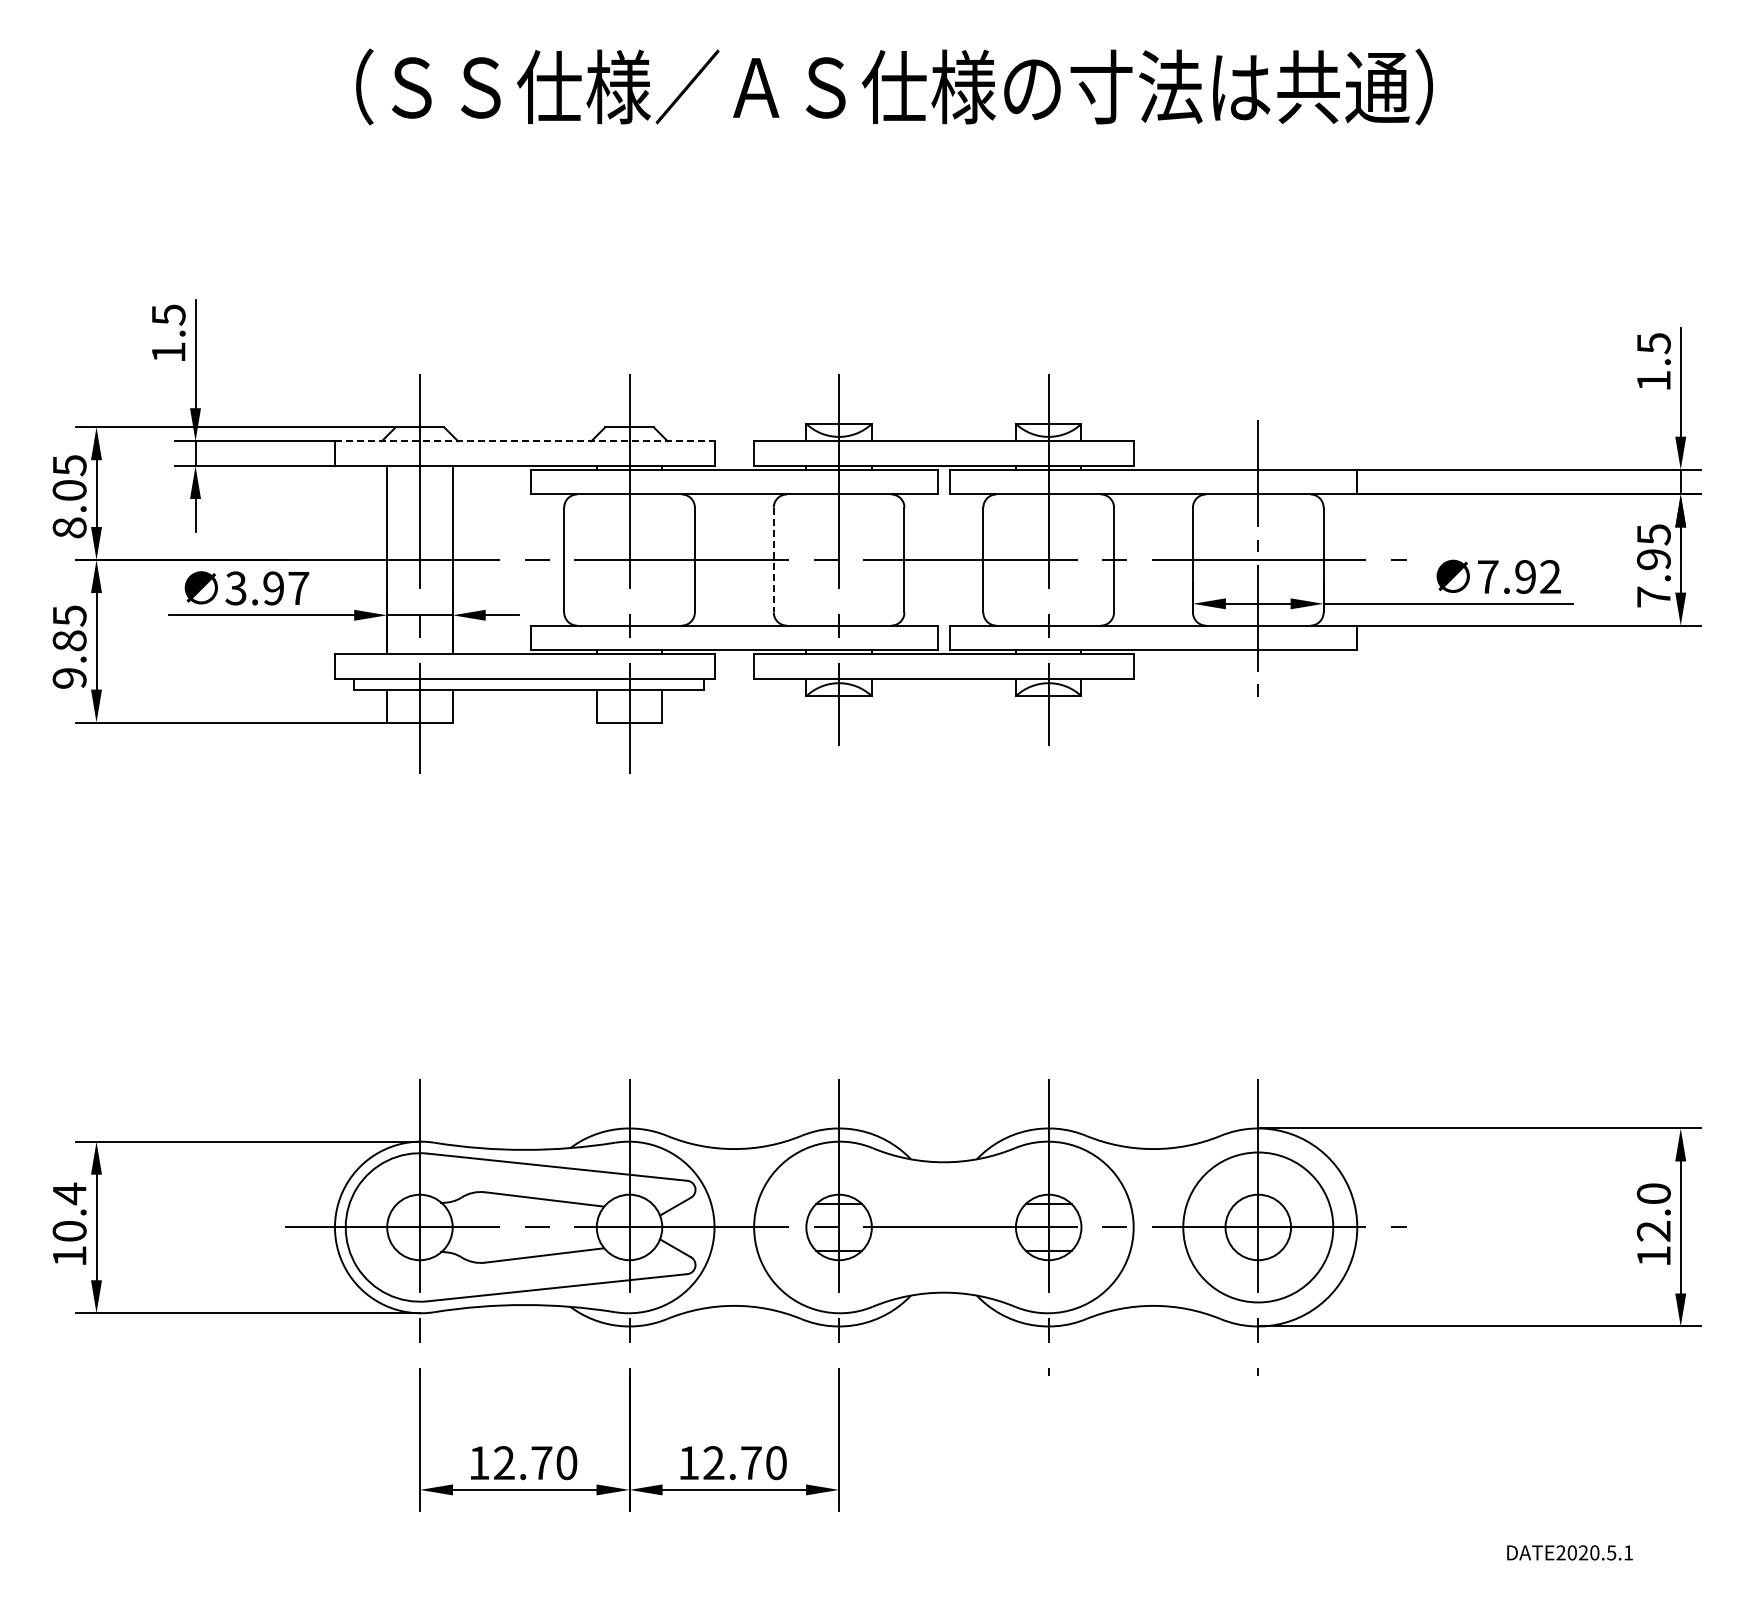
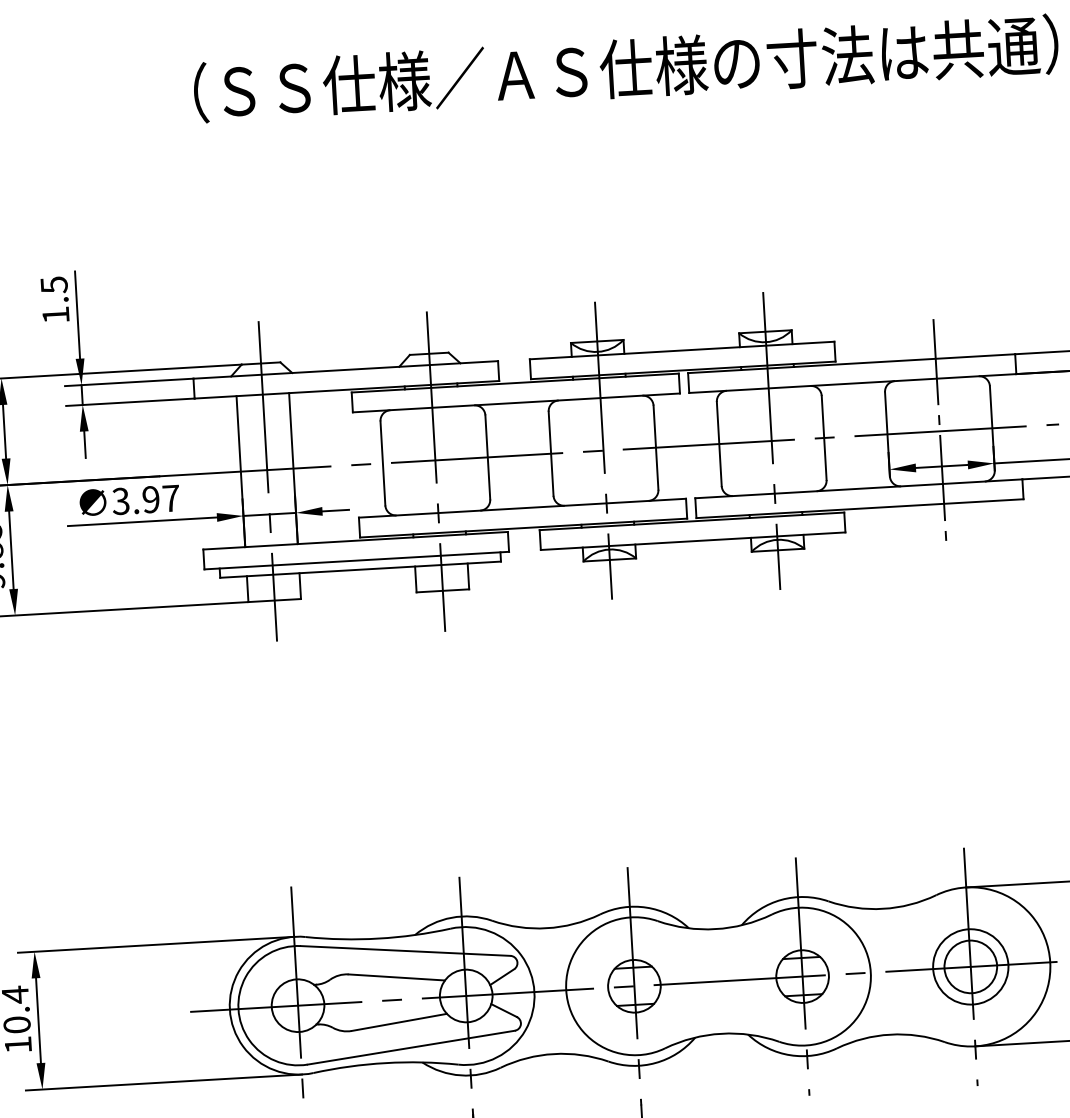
line: (524, 441) -> (345, 370), dashed -> solid
line: (773, 560) -> (550, 454), dashed -> solid
circle: (1258, 1227) -> (970, 966), size x0.62

